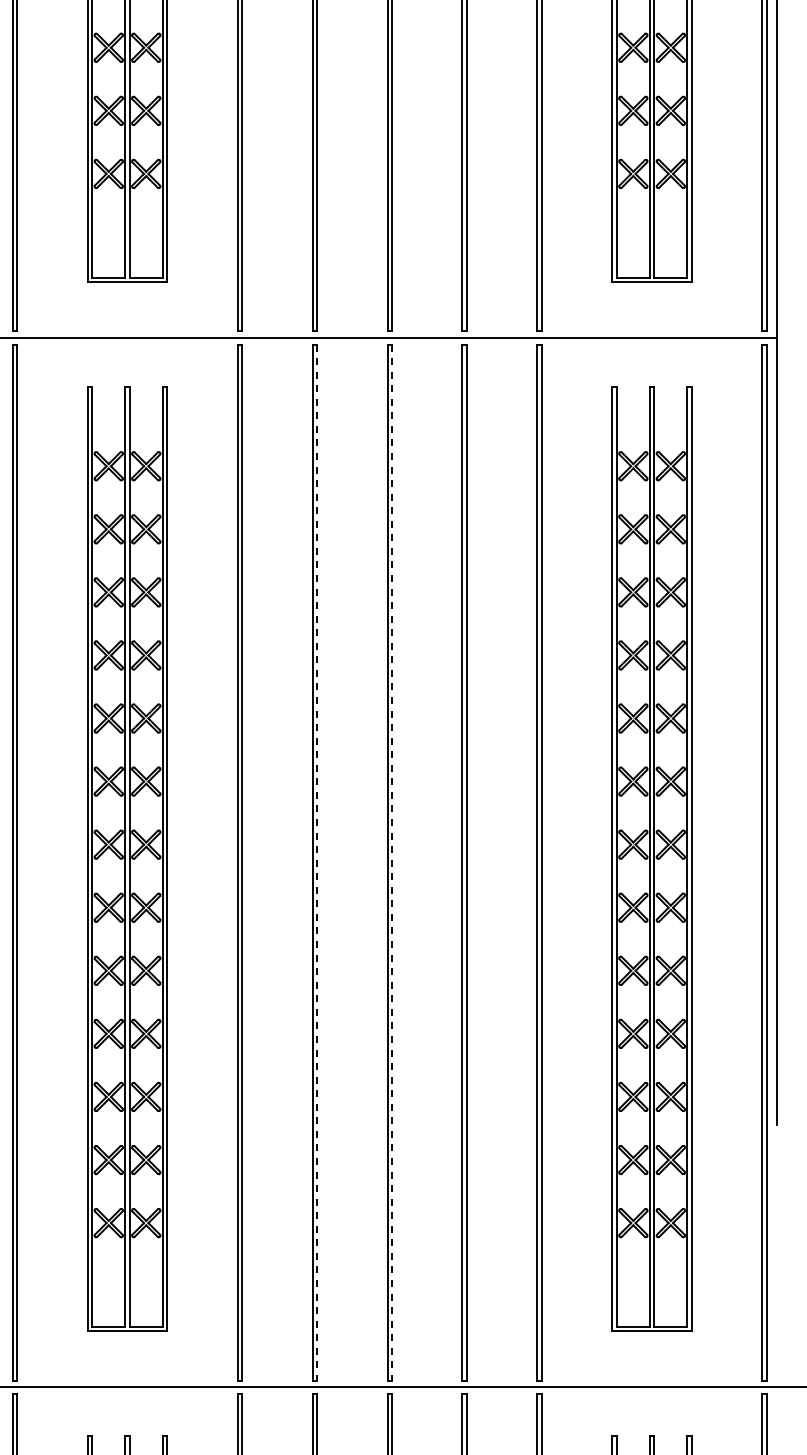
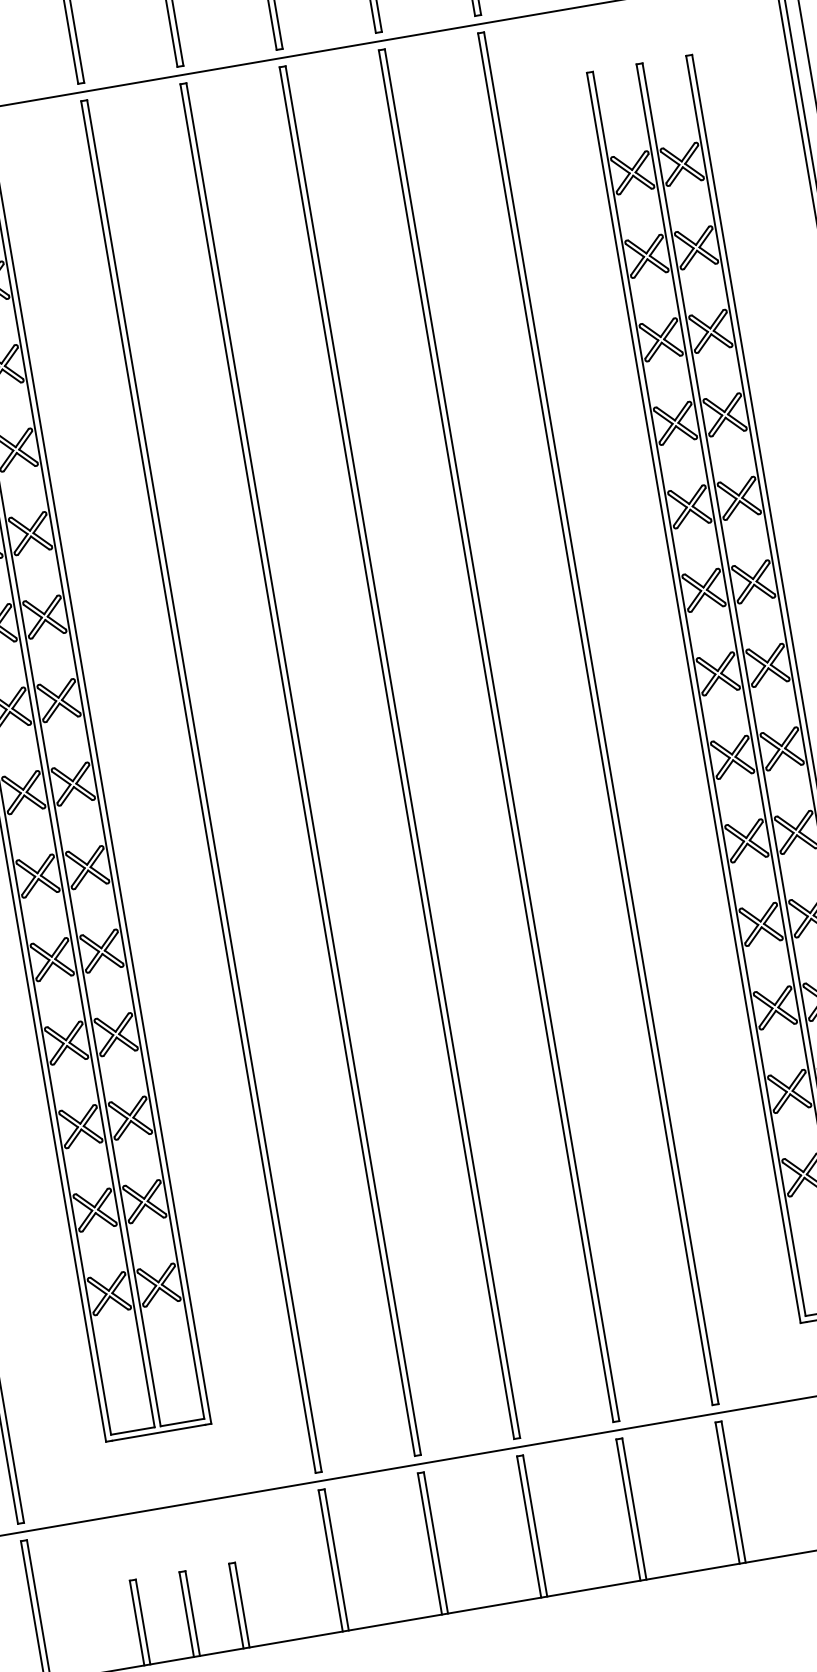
line: (317, 863) -> (304, 770), dashed -> solid
line: (392, 863) -> (403, 753), dashed -> solid

